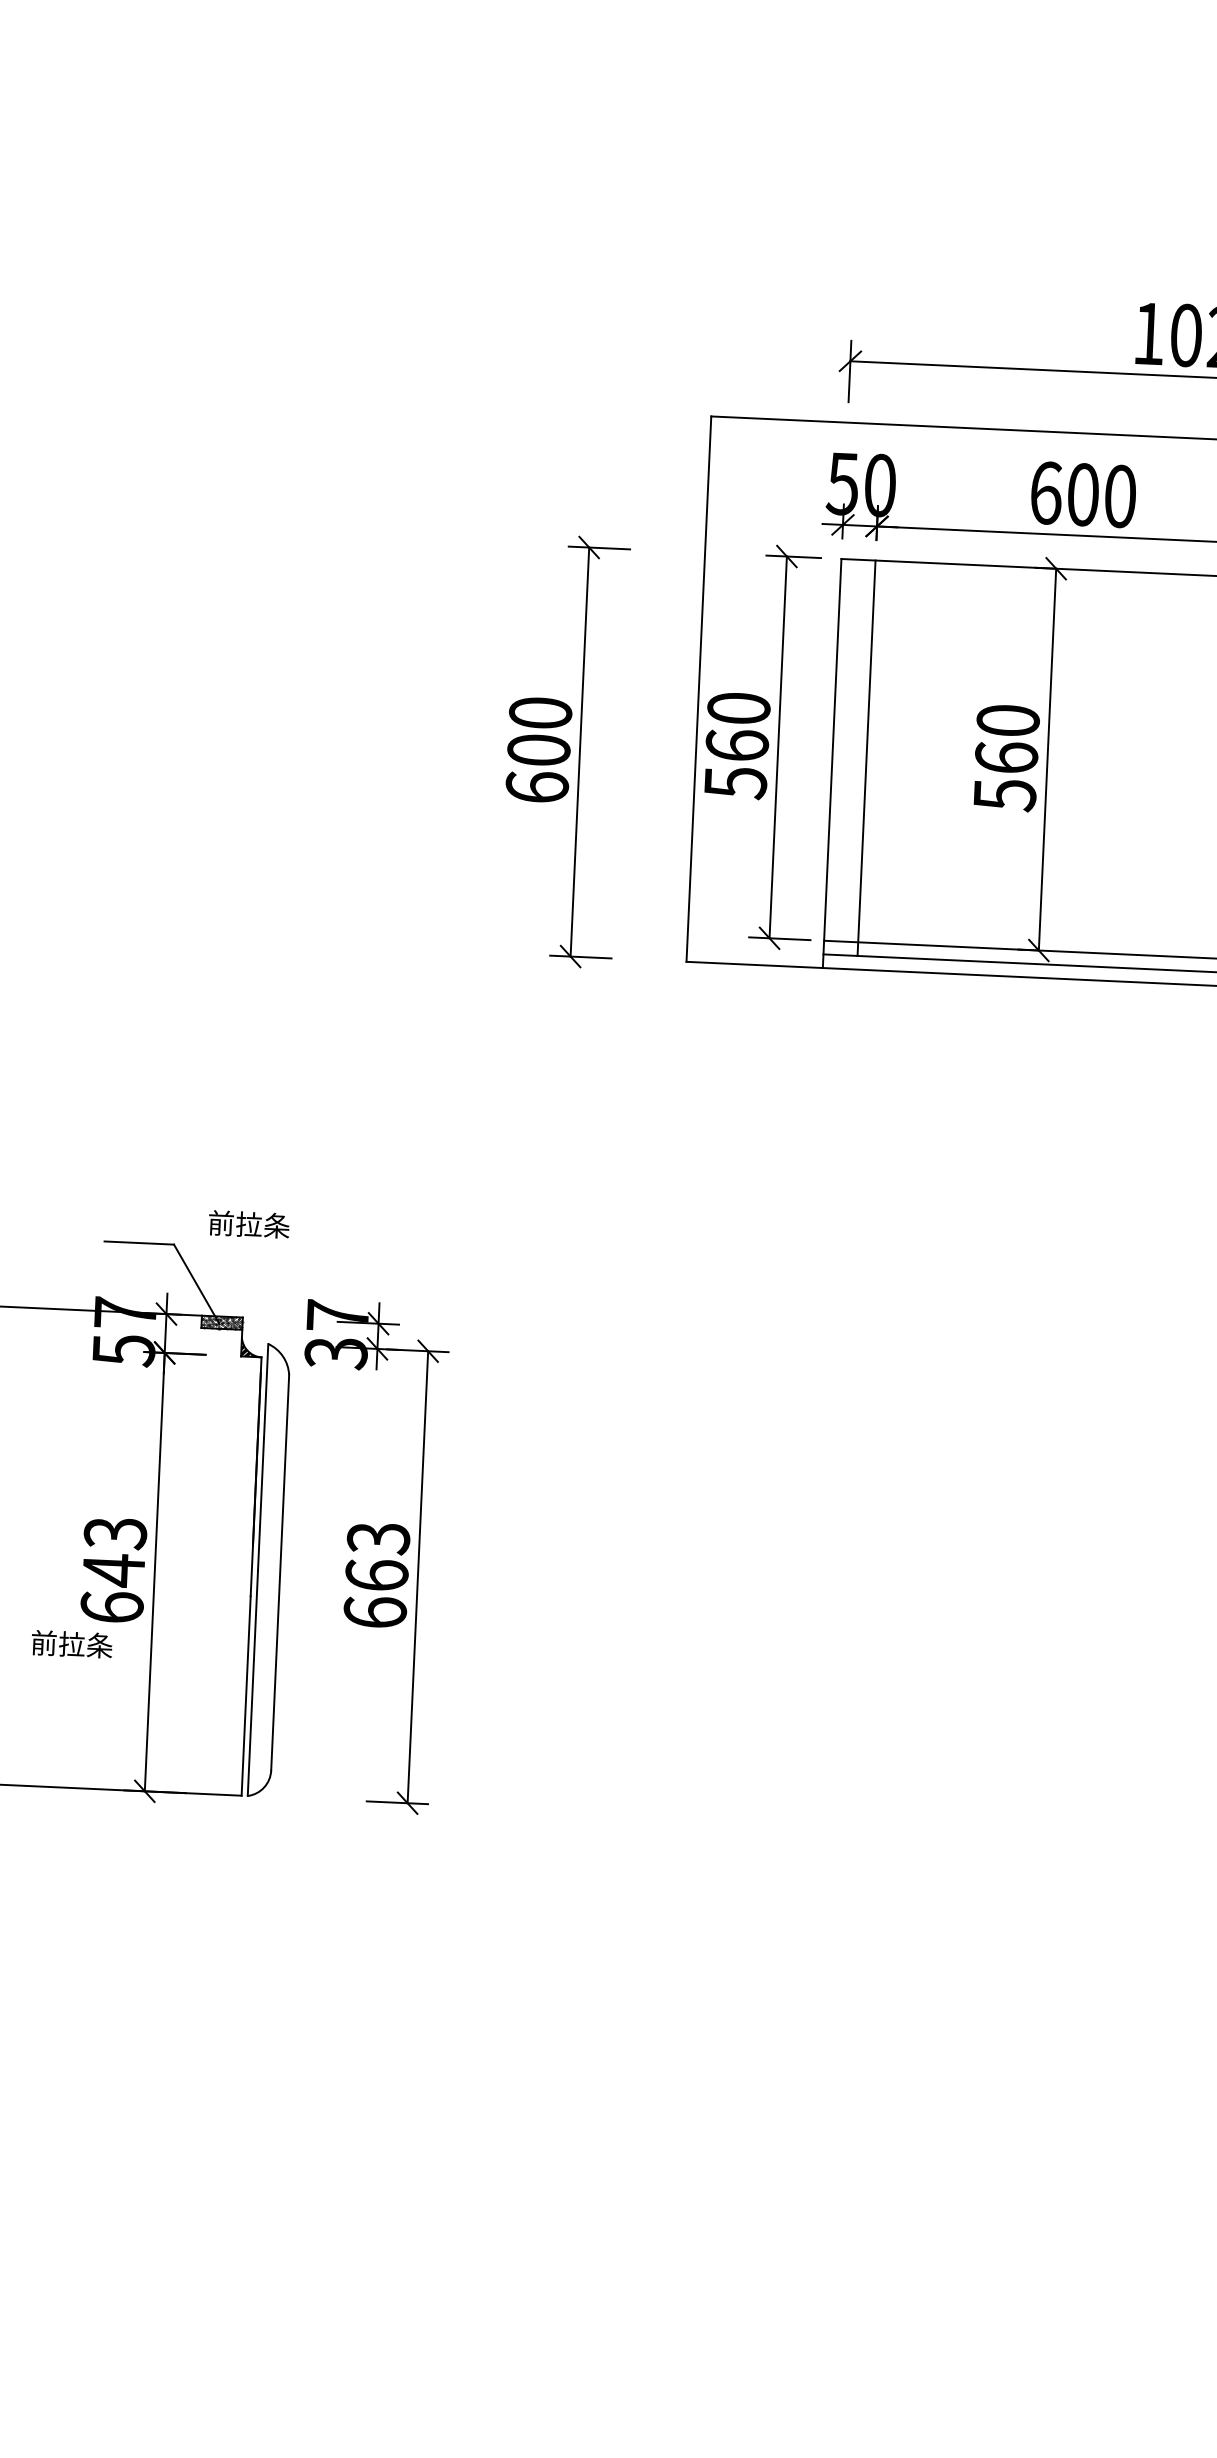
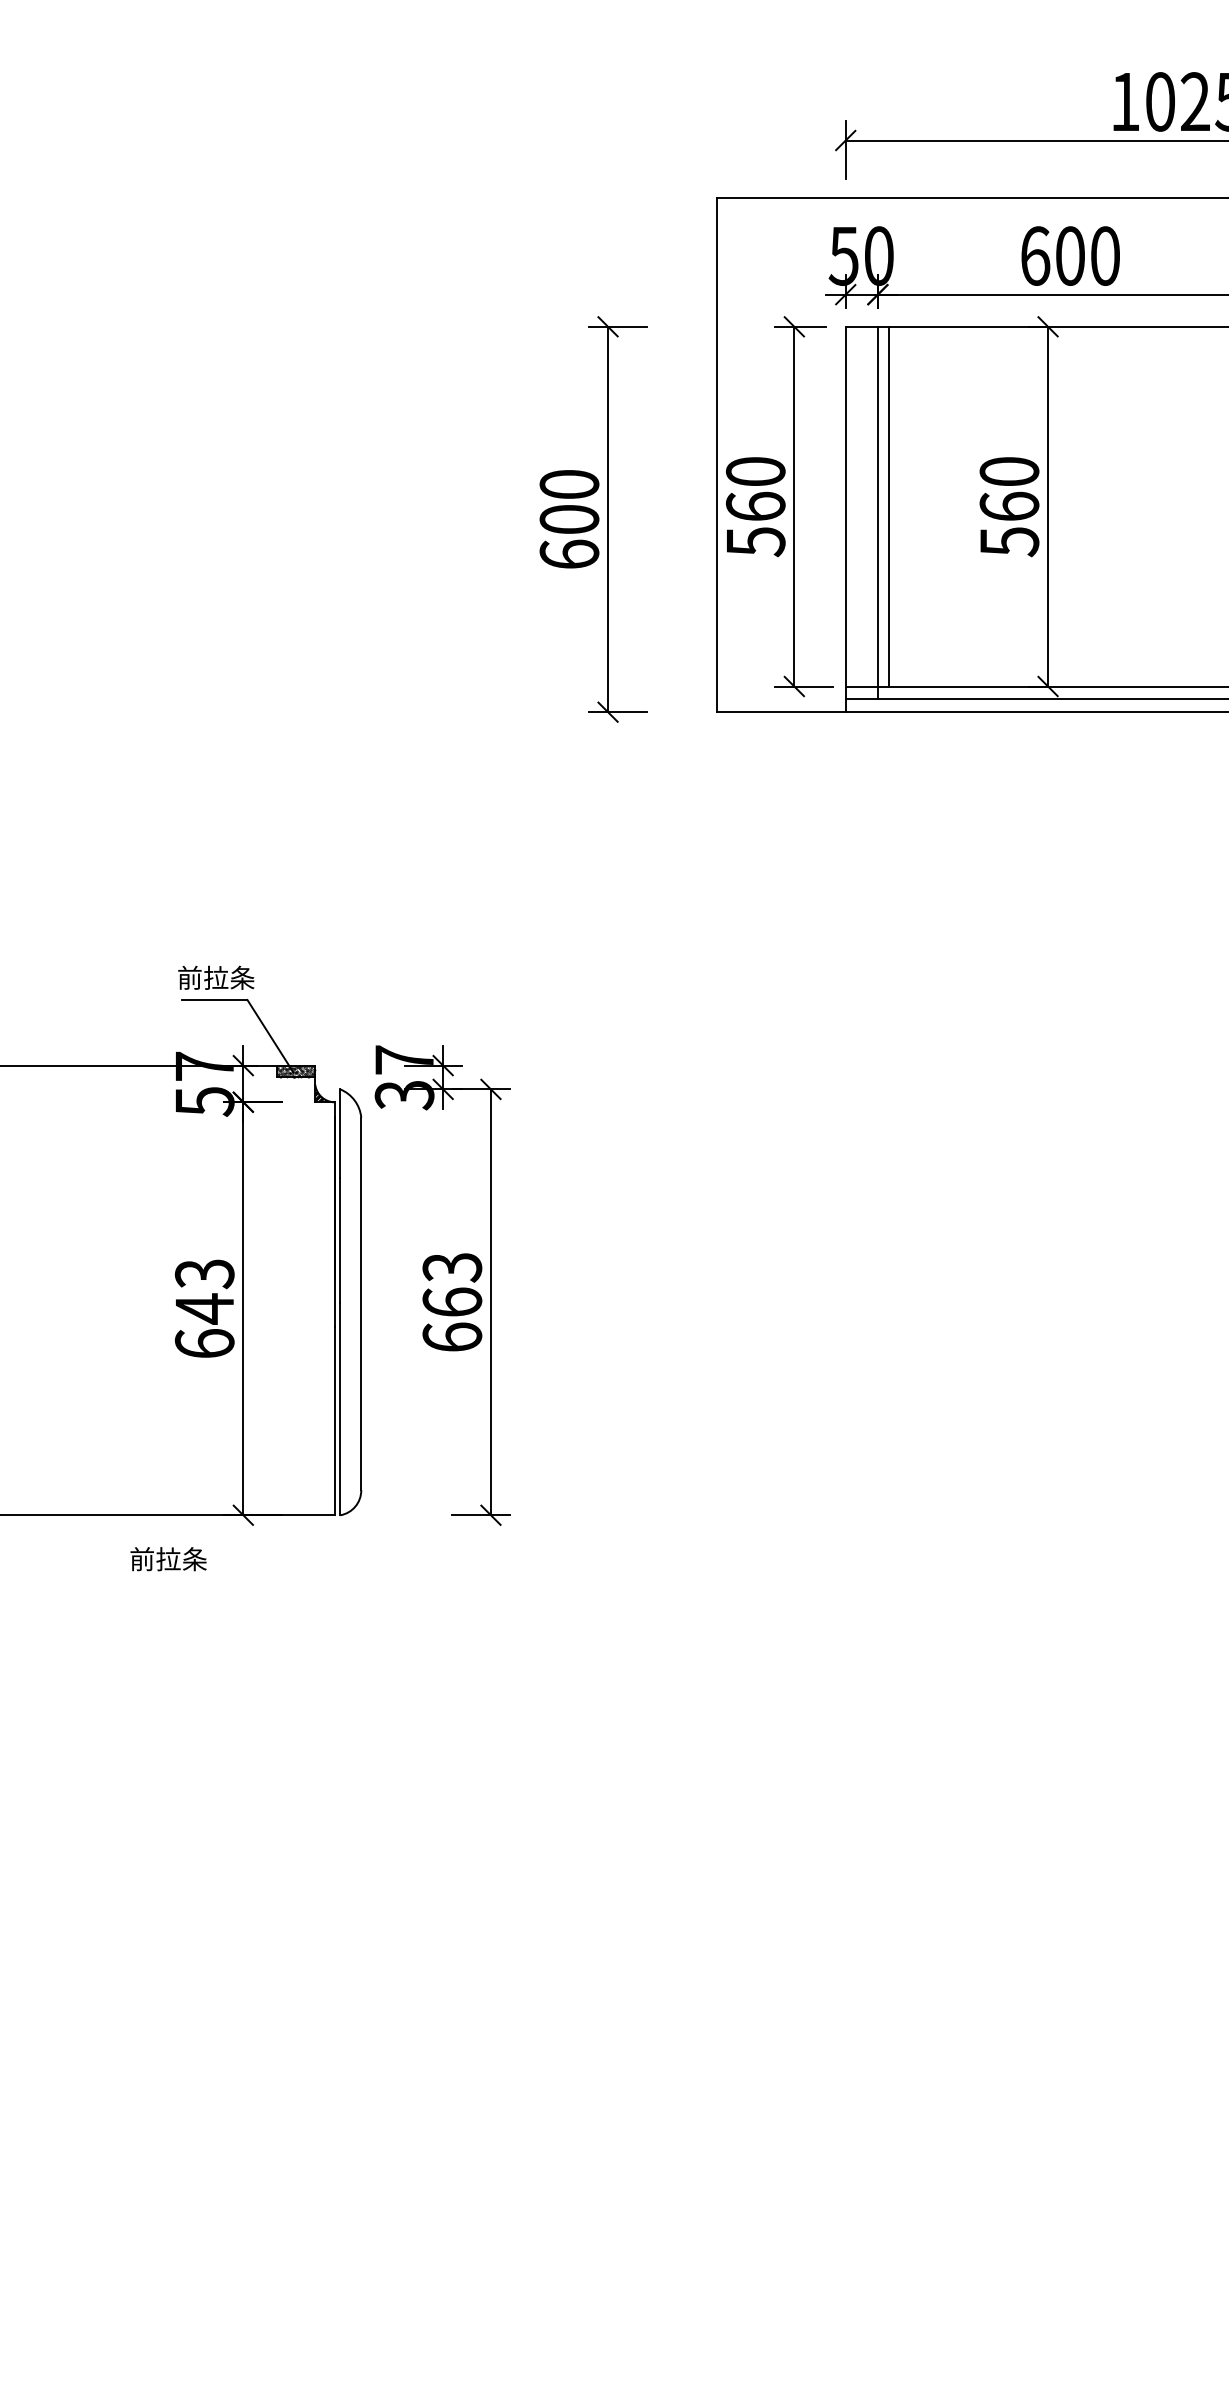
line: (879, 751) -> (889, 506), added
text: (249, 1224) -> (216, 977), moved
text: (71, 1644) -> (168, 1559), moved

